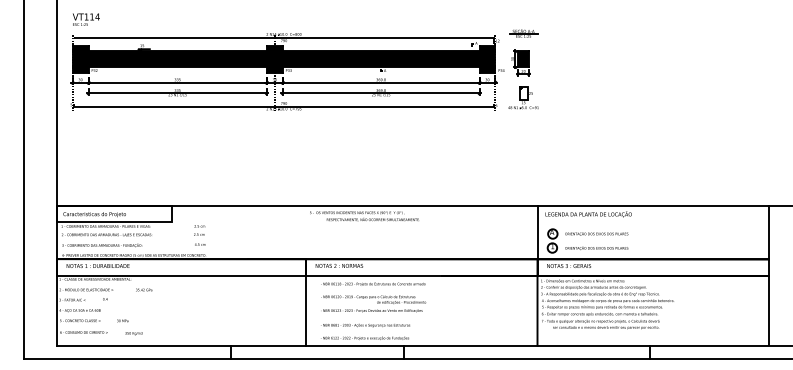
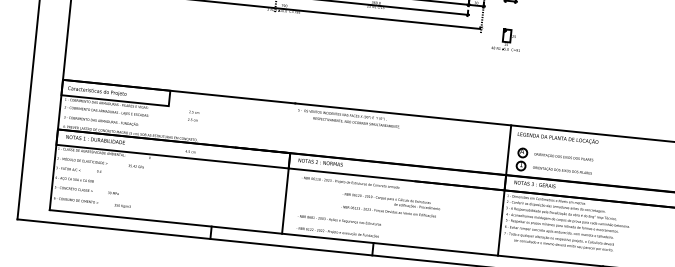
part: (523, 97) -> (506, 39), moved
text: (200, 244) -> (190, 151), moved
text: (373, 303) -> (390, 205), moved

